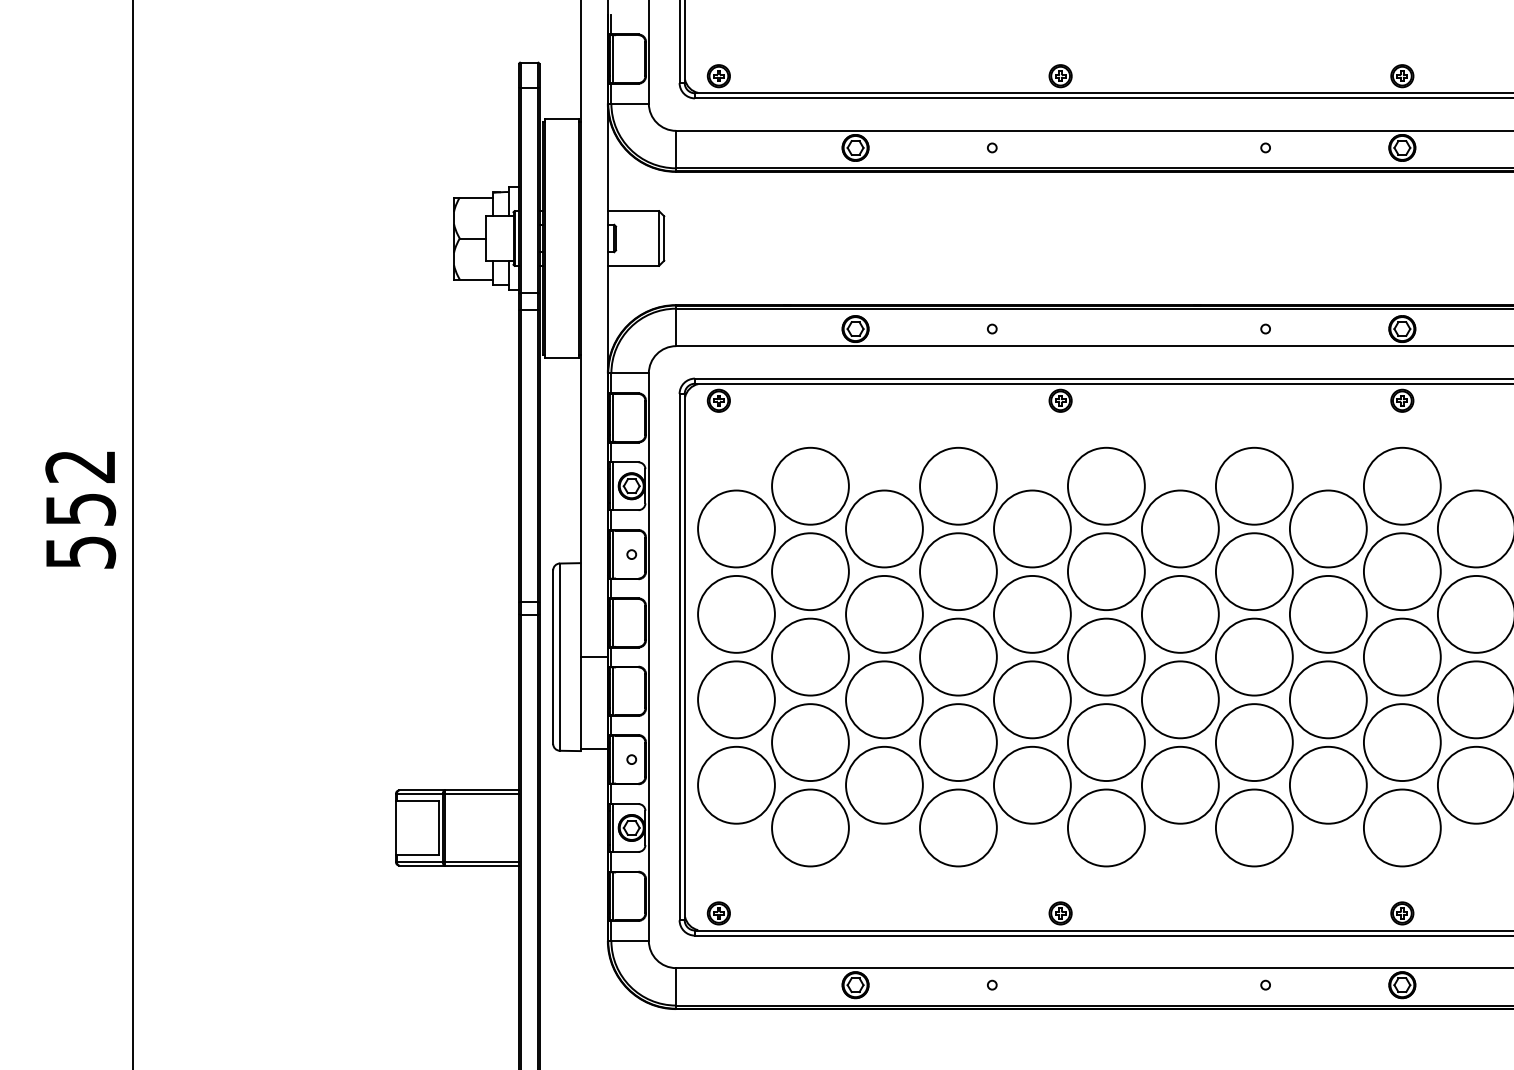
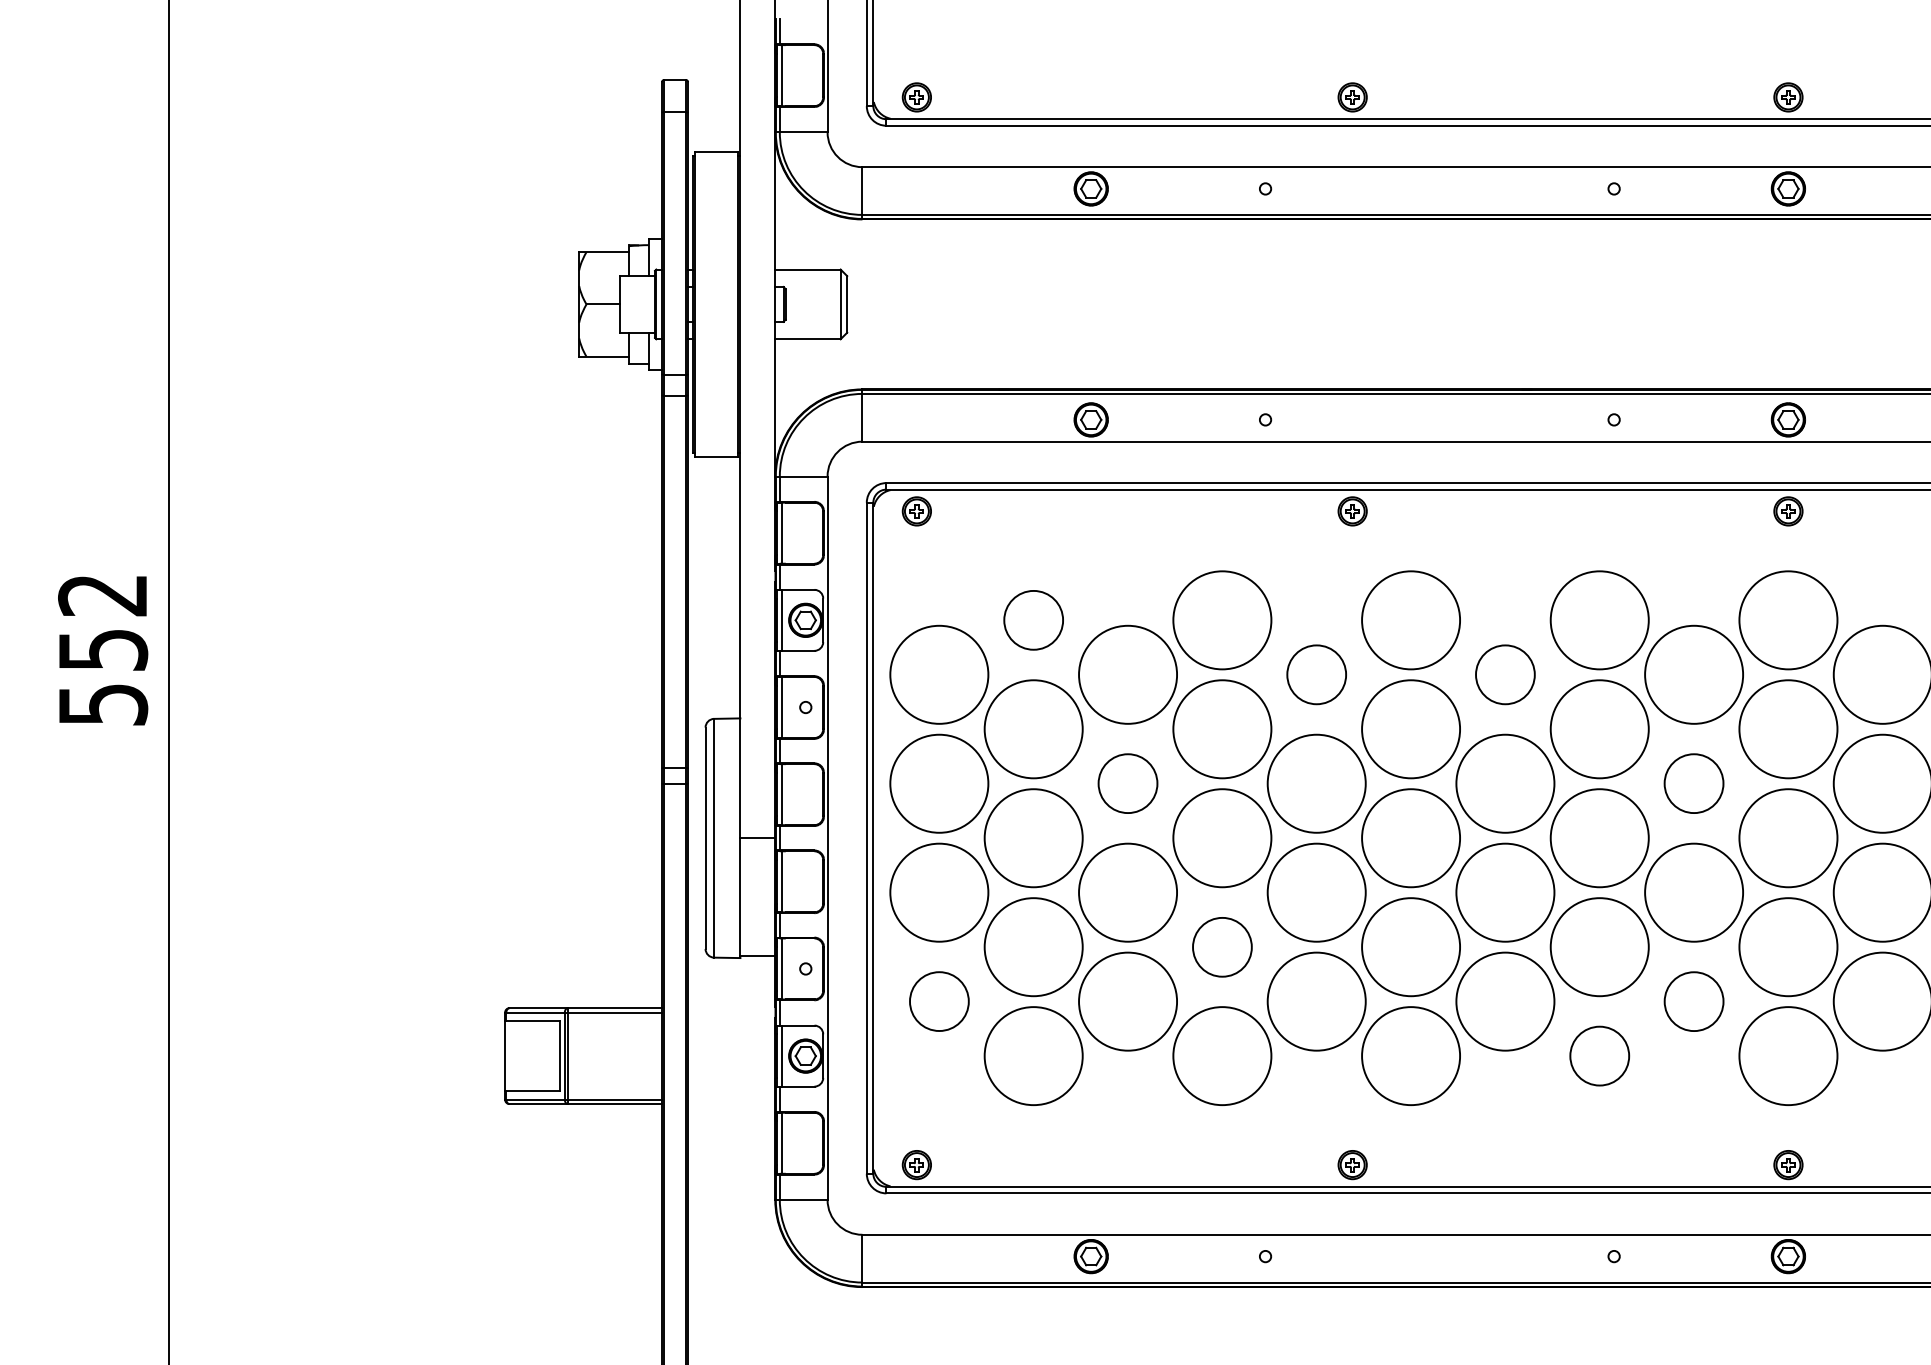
circle: (810, 486) -> (1033, 620), size x0.6
circle: (1032, 528) -> (1316, 674), size x0.6
circle: (1180, 528) -> (1505, 674), size x0.6
circle: (884, 614) -> (1127, 783), size x0.6
circle: (1327, 614) -> (1693, 783), size x0.6
circle: (958, 742) -> (1222, 947), size x0.6
circle: (736, 785) -> (939, 1001), size x0.6
circle: (1328, 785) -> (1694, 1001), size x0.6
circle: (1254, 828) -> (1599, 1056), size x0.6

